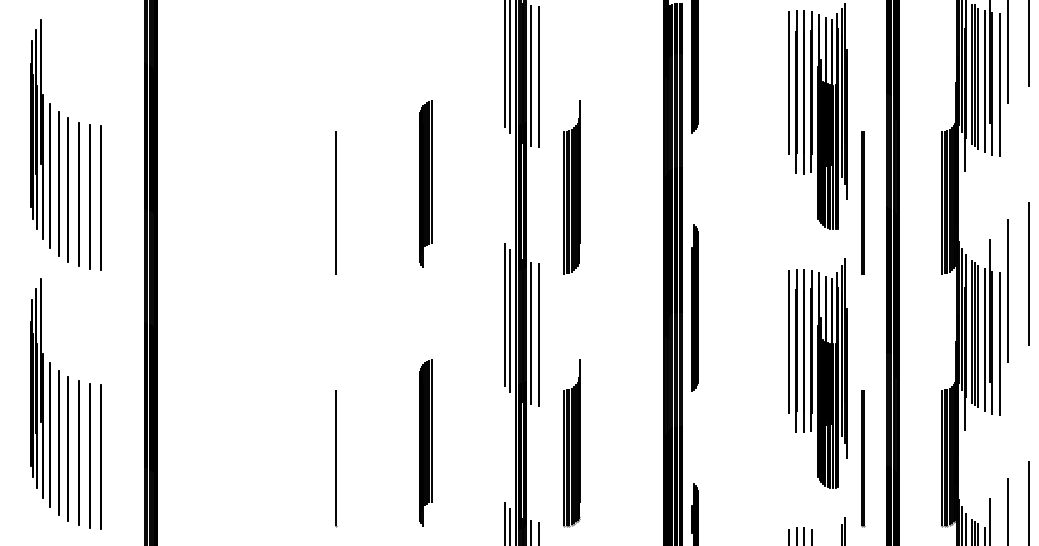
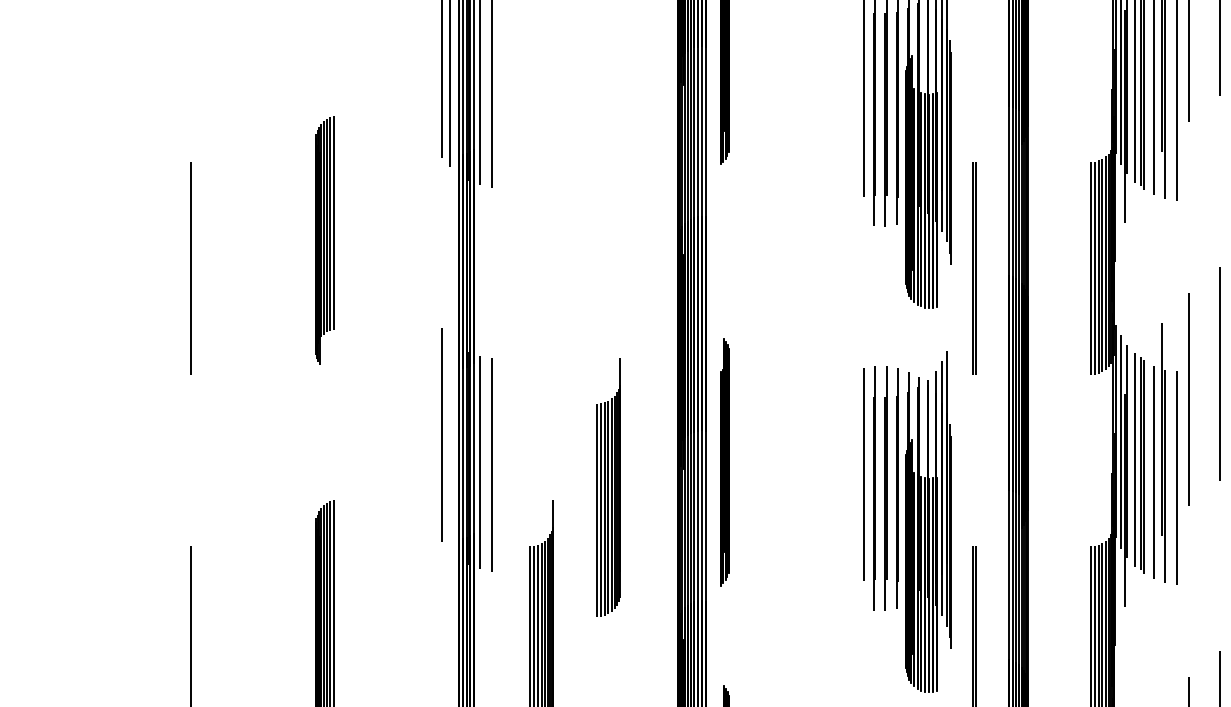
part: (571, 187) -> (607, 487), moved
part: (694, 307) -> (723, 461), moved
line: (509, 321) -> (449, 444), removed

